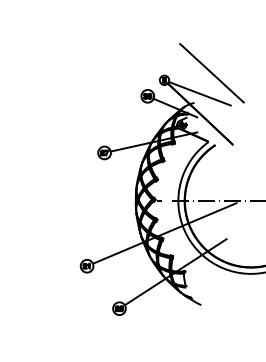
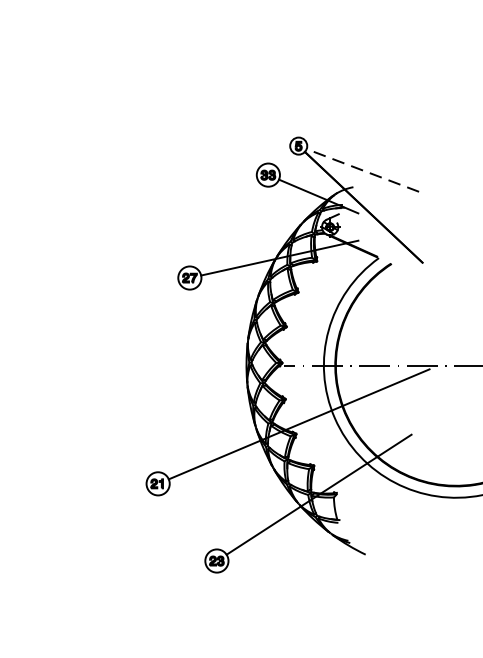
line: (211, 72) -> (384, 131), removed
line: (199, 93) -> (362, 170), solid -> dashed

